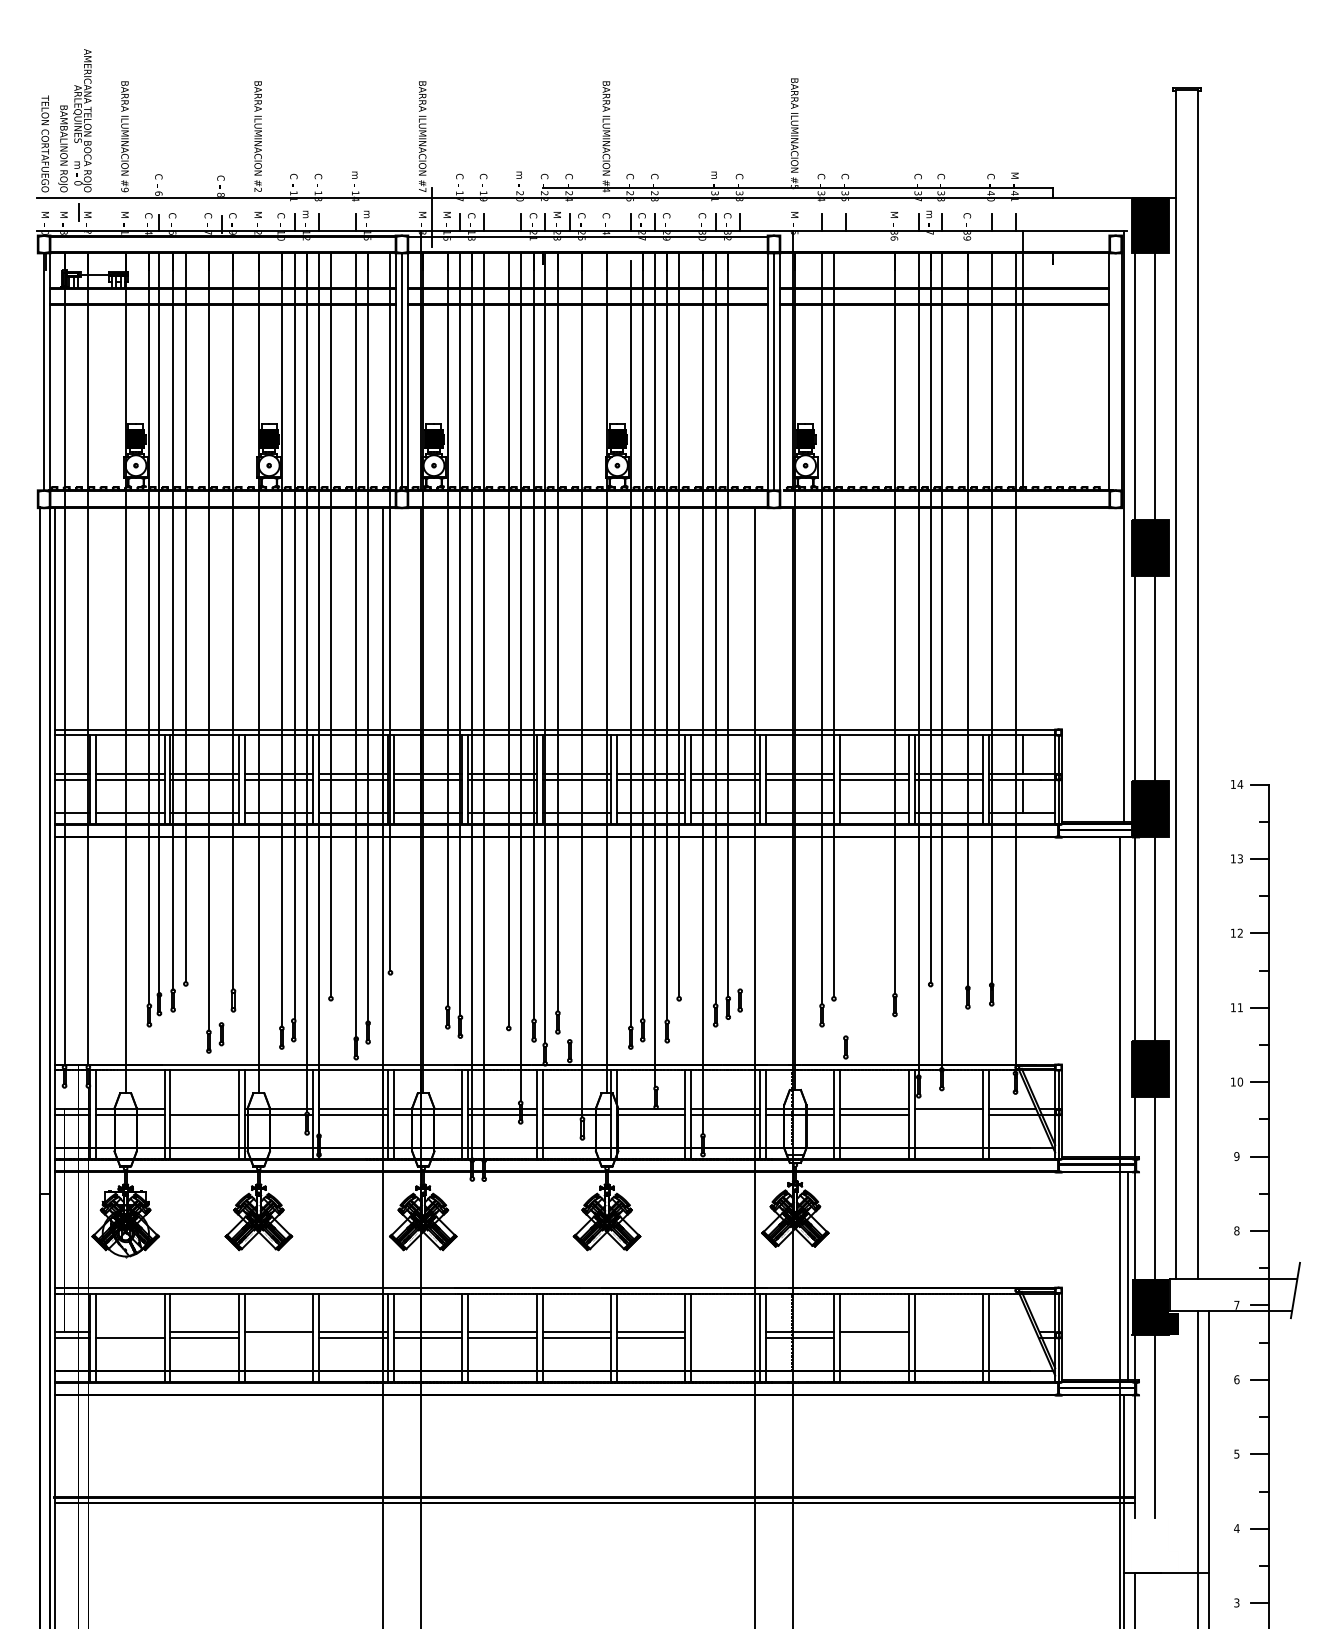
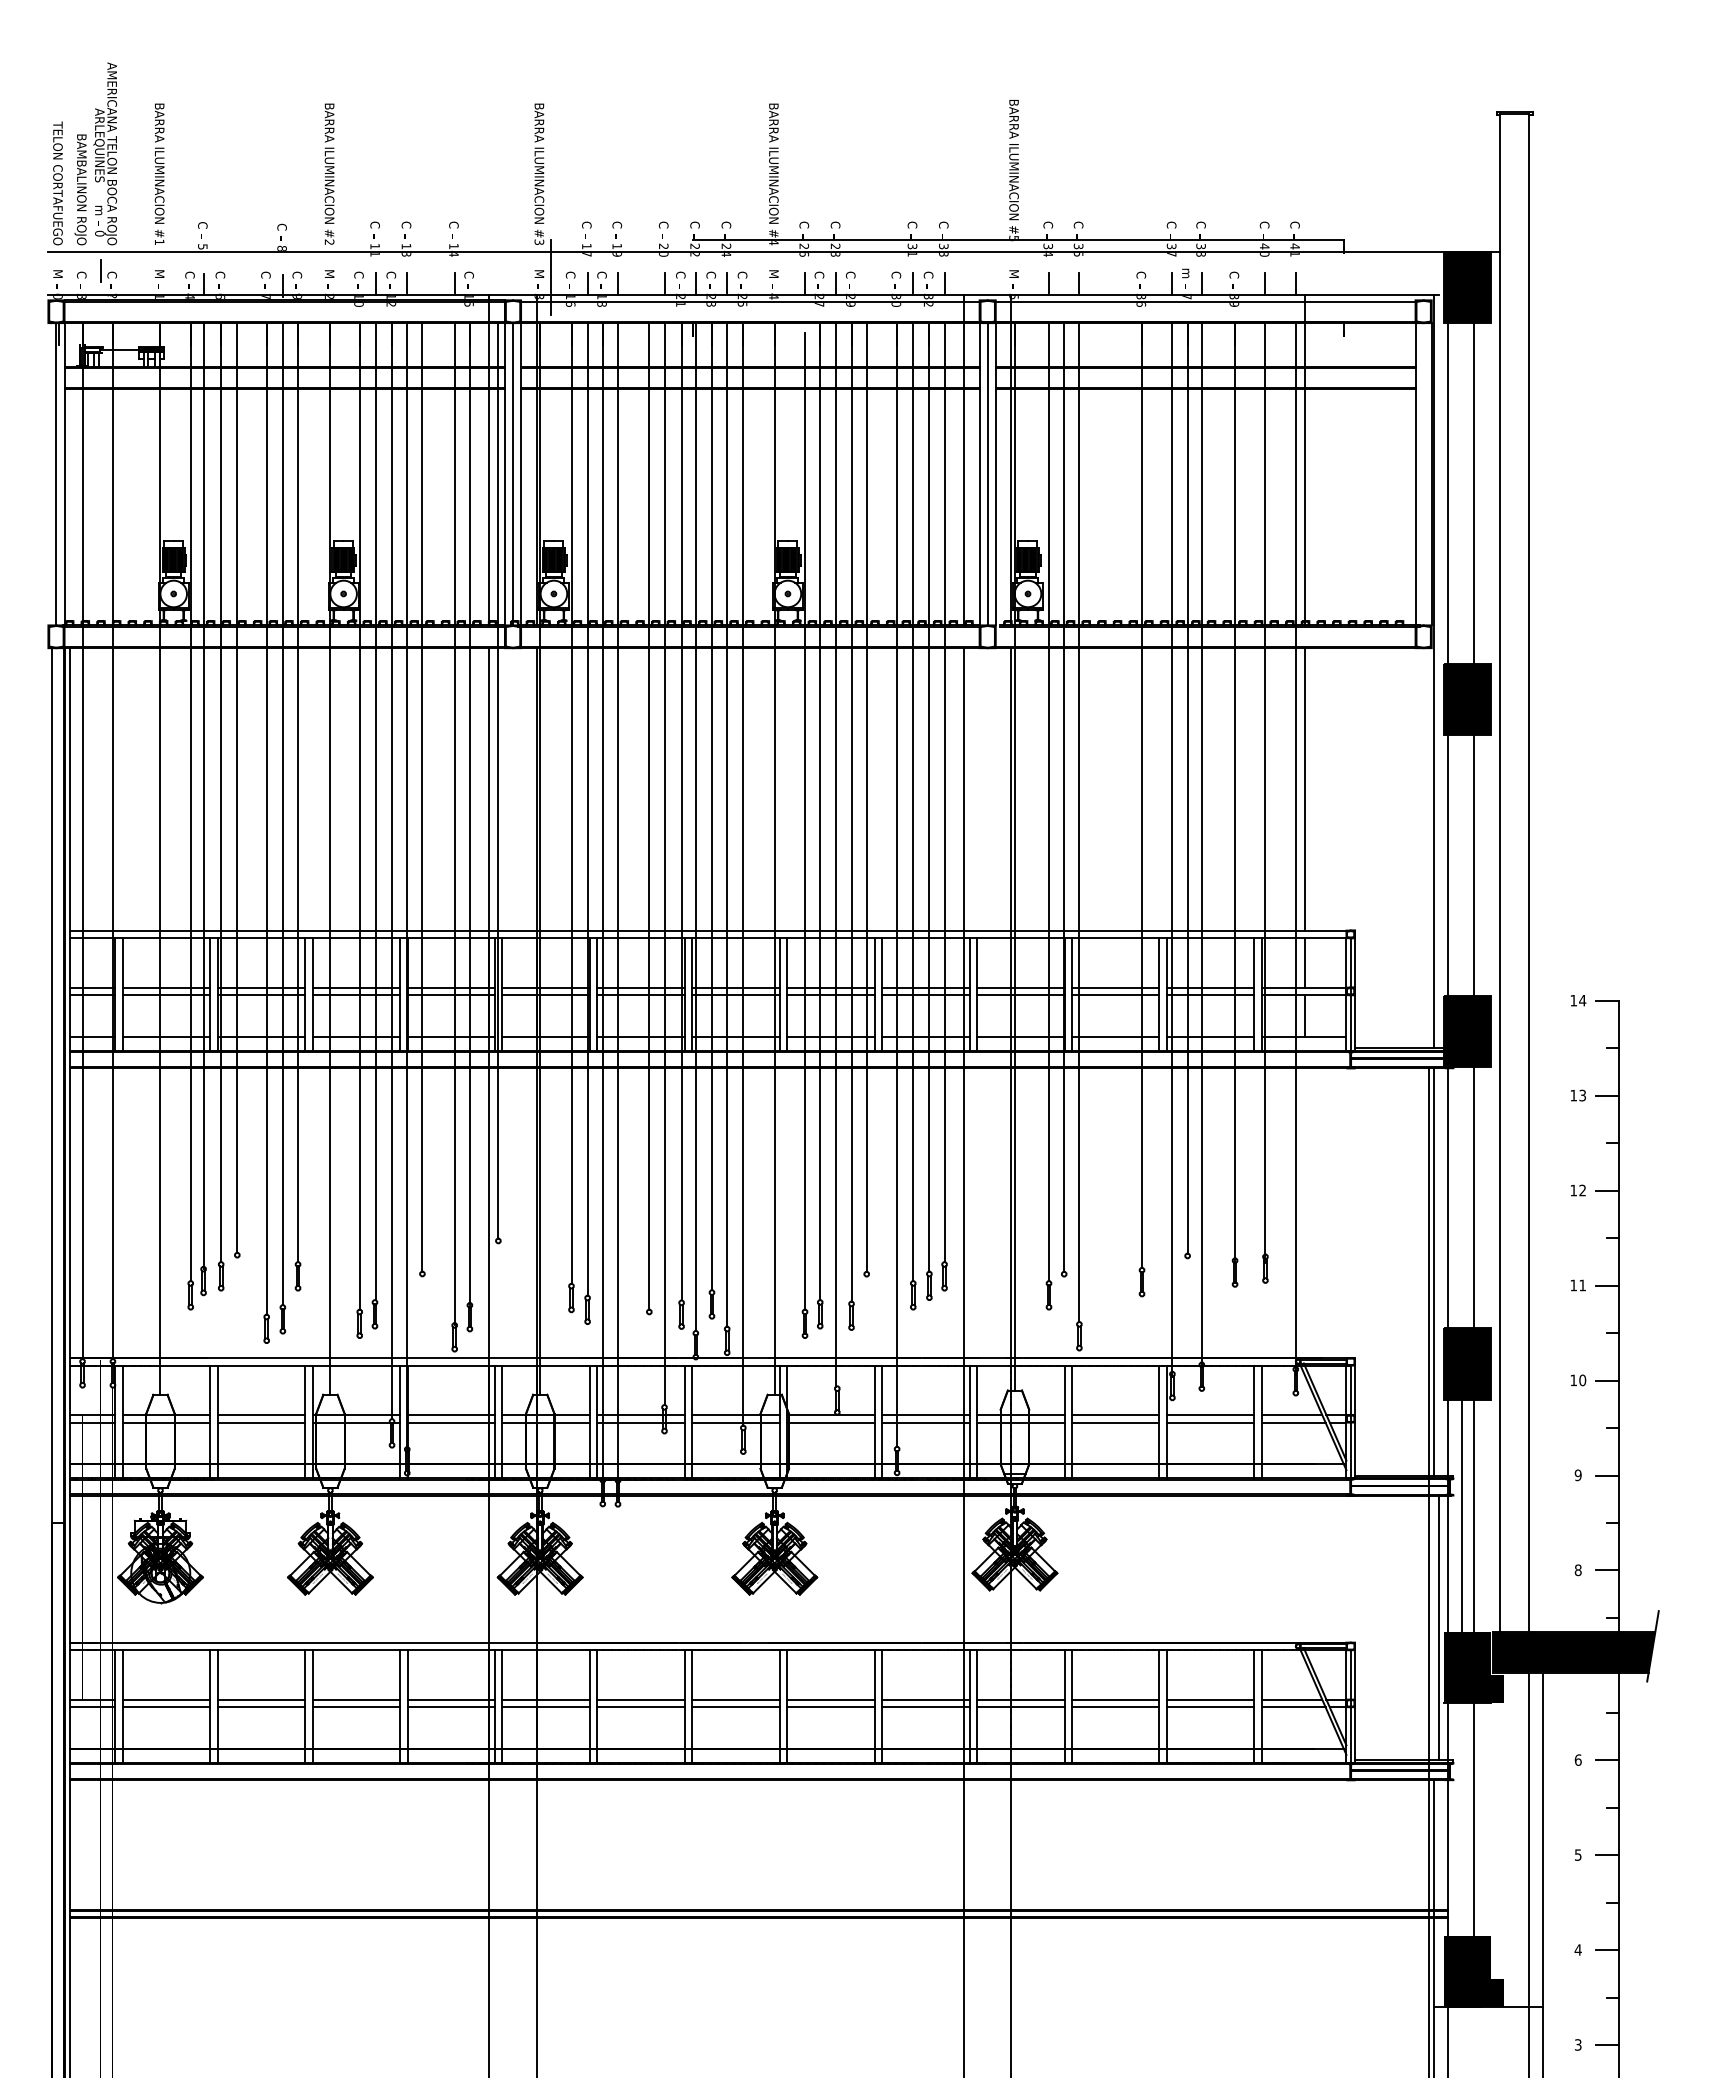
text: (355, 175) -> (453, 223), m -> C
text: (519, 175) -> (663, 223), m -> C
text: (715, 175) -> (912, 223), m -> C
text: (1014, 176) -> (1294, 224), M -> C
text: (422, 189) -> (539, 241), #7 -> #3
text: (124, 190) -> (159, 242), #9 -> #1
text: (158, 193) -> (202, 246), 6 -> 5
text: (306, 214) -> (391, 273), m -> C
text: (367, 214) -> (468, 273), m -> C
text: (63, 215) -> (81, 274), M -> C
text: (87, 215) -> (111, 274), M -> C
text: (447, 215) -> (570, 274), M -> C
text: (557, 215) -> (711, 274), M -> C
text: (606, 215) -> (773, 274), C -> M
text: (894, 215) -> (1141, 274), M -> C
line: (944, 236) -> (1205, 301), added
line: (383, 360) -> (489, 459), added
line: (755, 360) -> (963, 459), added
line: (1022, 618) -> (1304, 789), added
line: (740, 621) -> (944, 792), added
line: (221, 638) -> (282, 814), added
line: (845, 644) -> (1079, 821), added
line: (570, 646) -> (727, 824), added
line: (1123, 996) -> (1433, 1271), added
line: (204, 1108) -> (261, 1414), added
line: (948, 1115) -> (1210, 1422), added
line: (1146, 1187) -> (1462, 1515), added
fill: (1233, 1295) -> (1573, 1652), added
line: (130, 1332) -> (166, 1699), added
line: (725, 1332) -> (925, 1699), added
line: (948, 1332) -> (1210, 1699), added
line: (1012, 1332) -> (1291, 1699), added
line: (278, 1338) -> (355, 1707), added
line: (725, 1338) -> (925, 1707), added
line: (874, 1338) -> (1115, 1707), added
line: (948, 1338) -> (1210, 1707), added
line: (1013, 1338) -> (1293, 1707), added
fill: (1154, 1545) -> (1473, 1971), added

